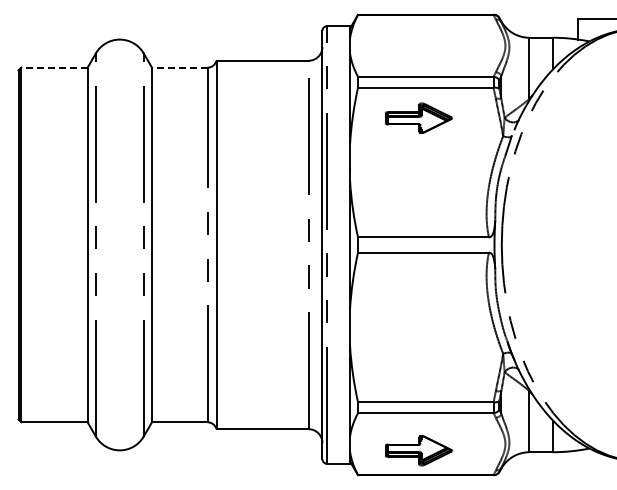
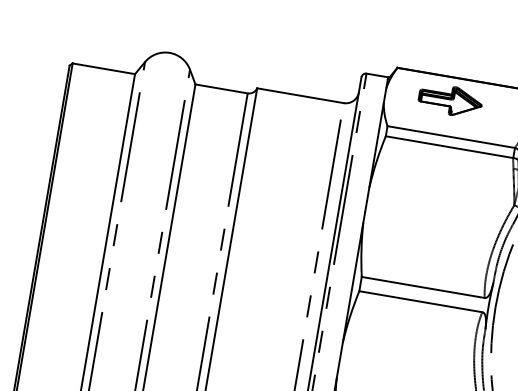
line: (53, 67) -> (103, 68), dashed -> solid
line: (179, 67) -> (221, 88), dashed -> solid
part: (418, 117) -> (450, 99), moved

